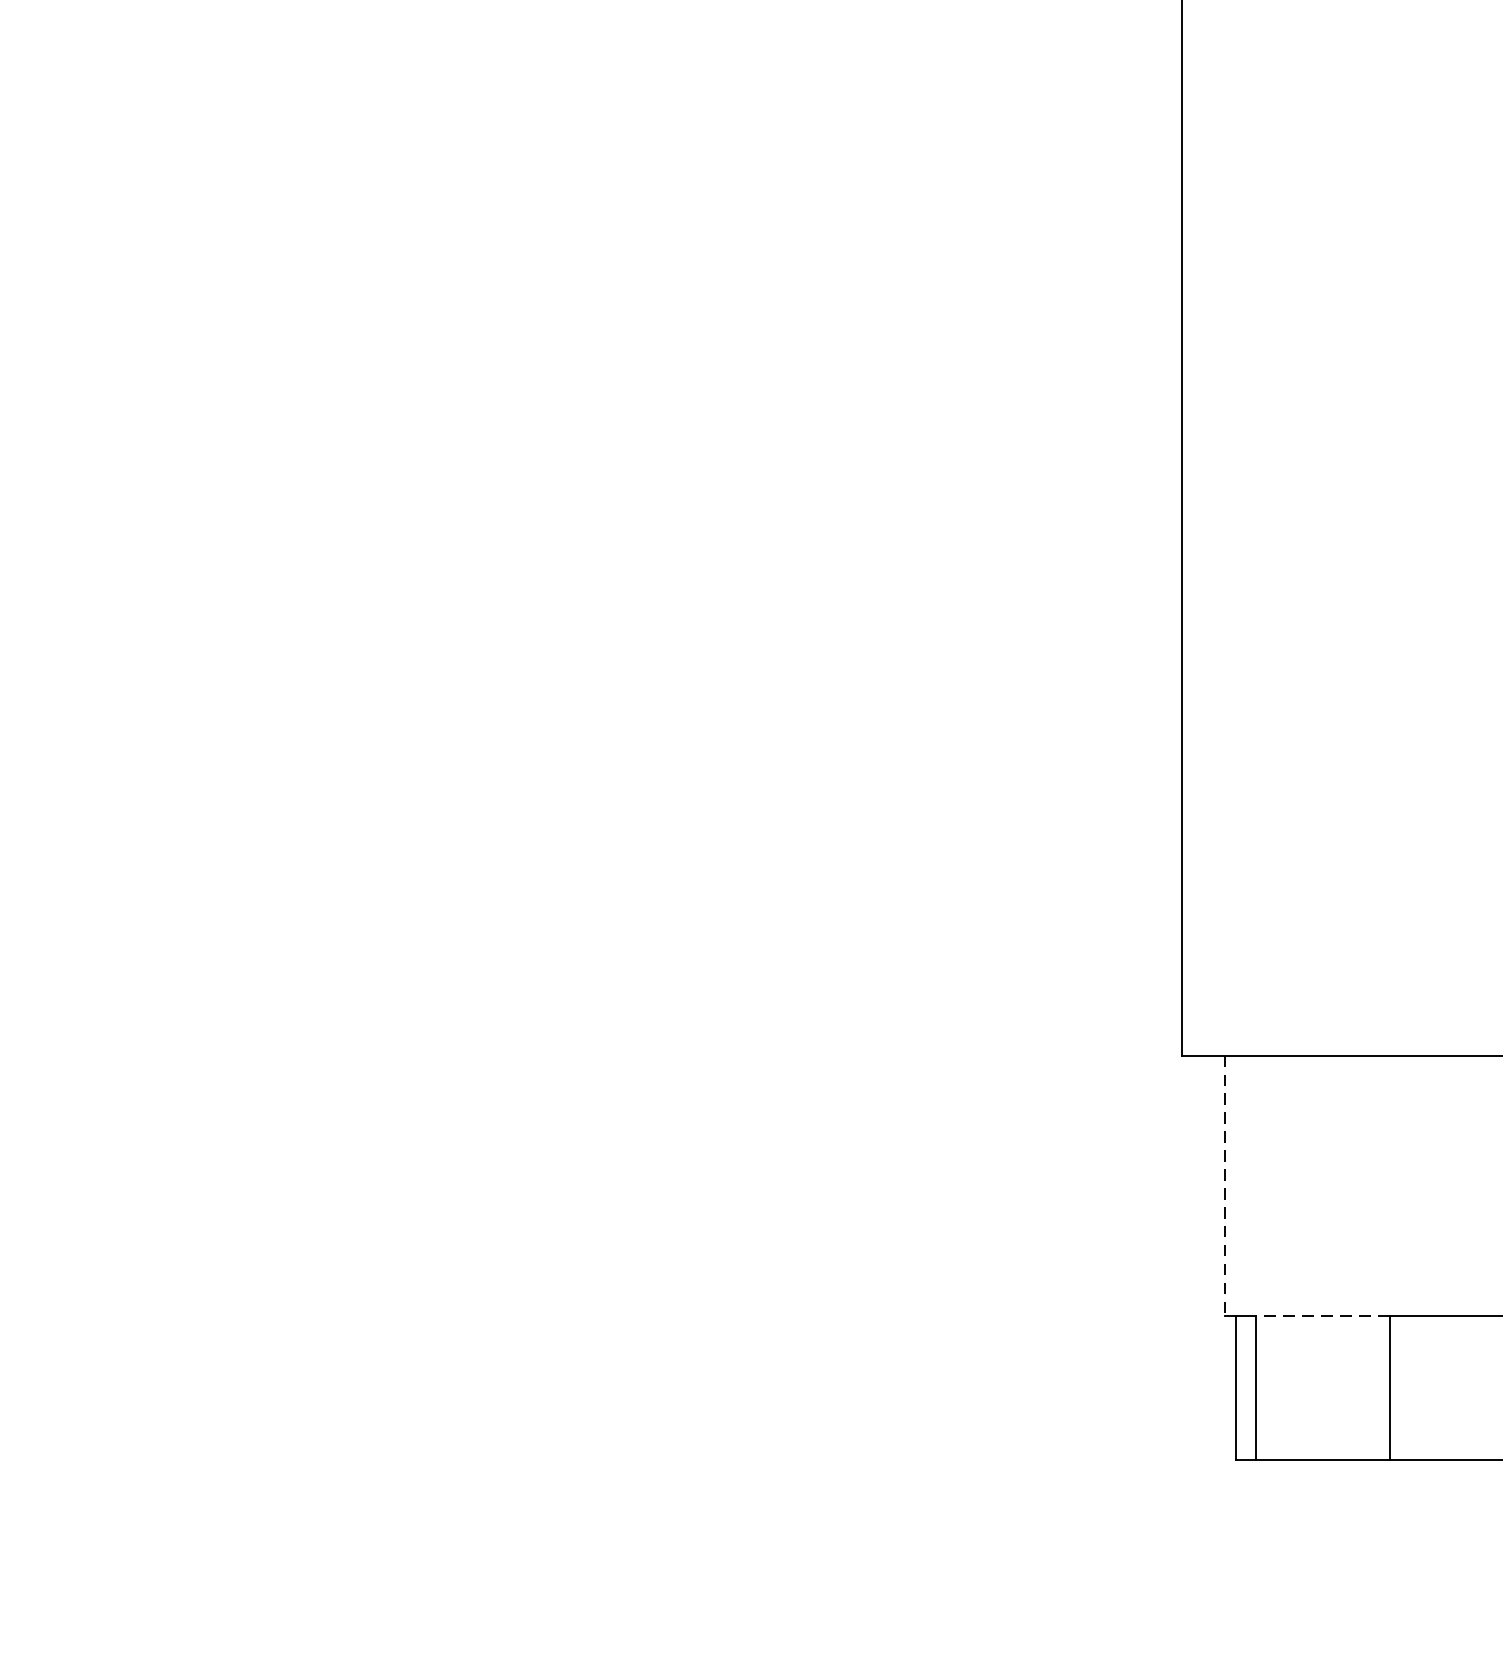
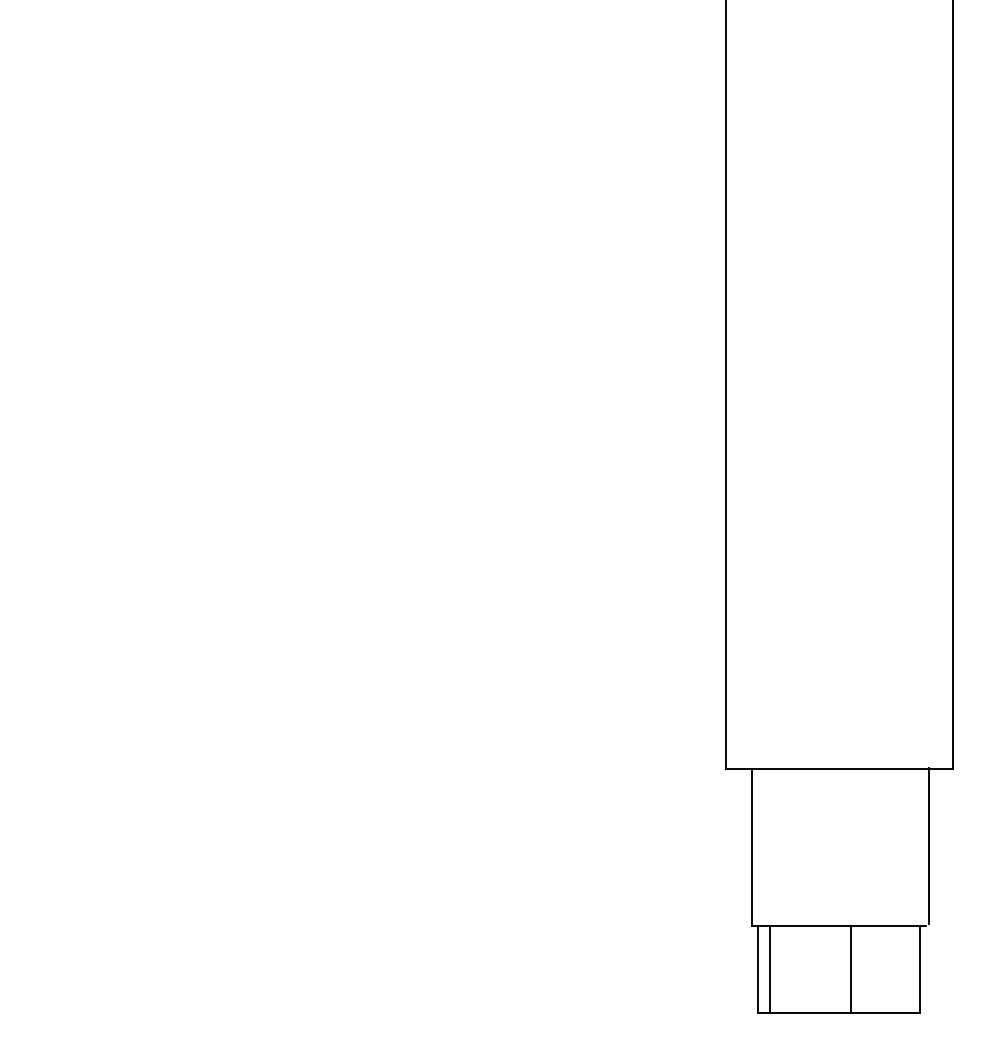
line: (1226, 1185) -> (752, 847), dashed -> solid
line: (1322, 1314) -> (810, 925), dashed -> solid

